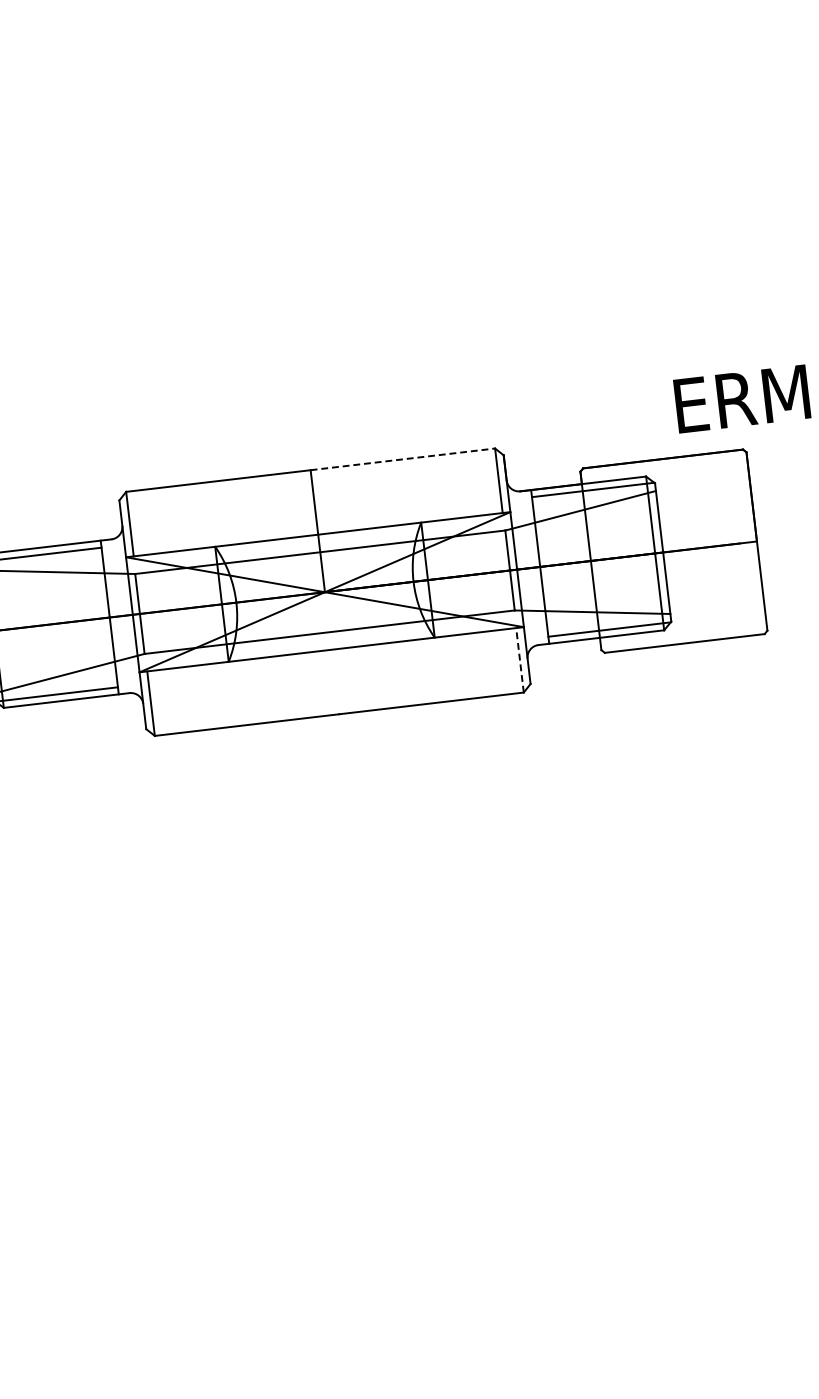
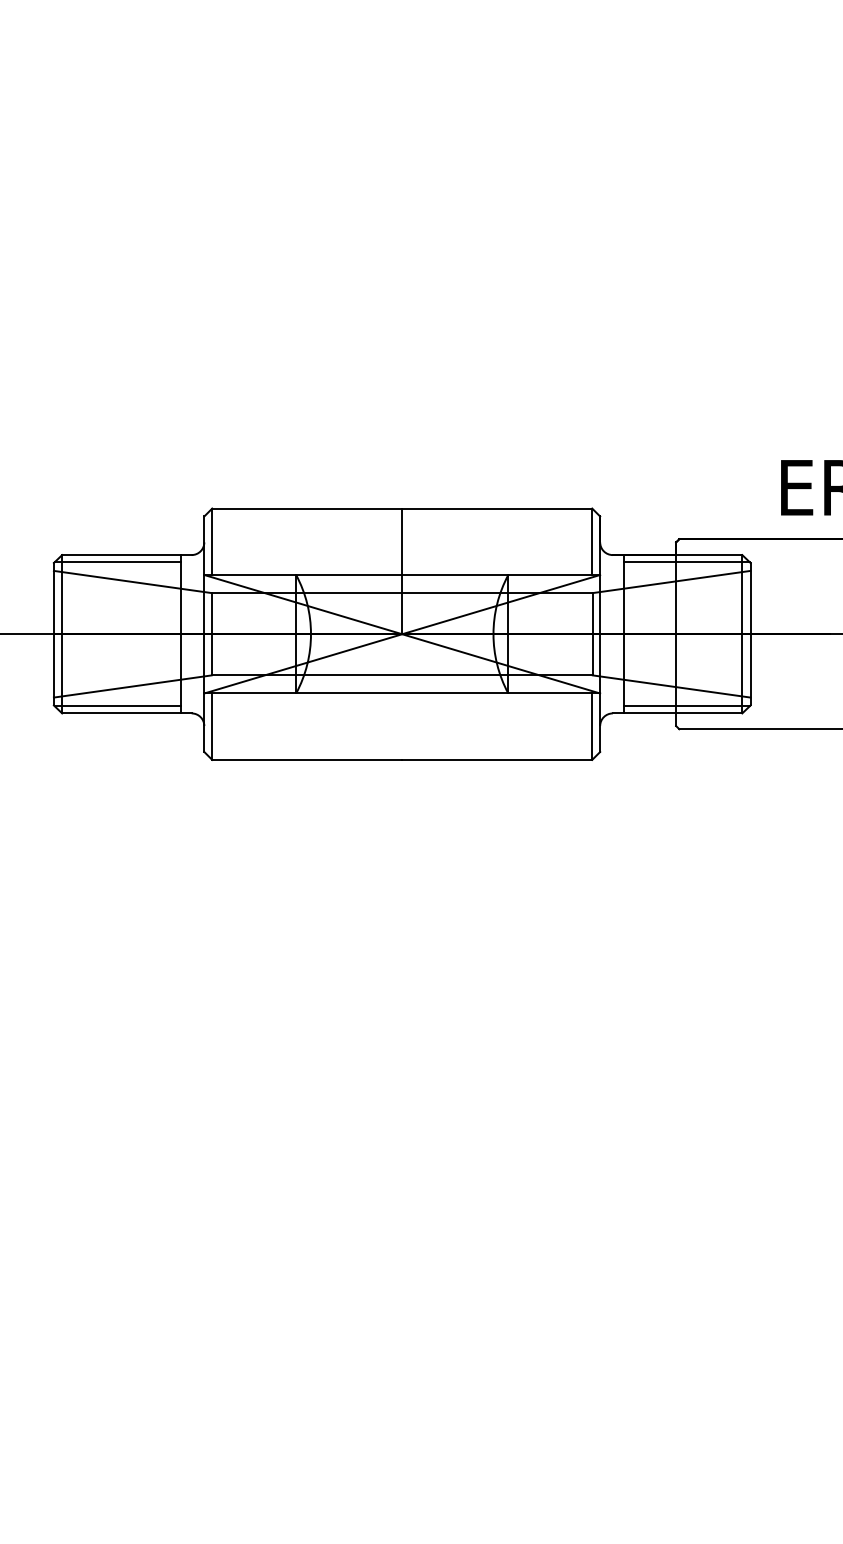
line: (403, 459) -> (497, 508), dashed -> solid
line: (520, 660) -> (592, 726), dashed -> solid

